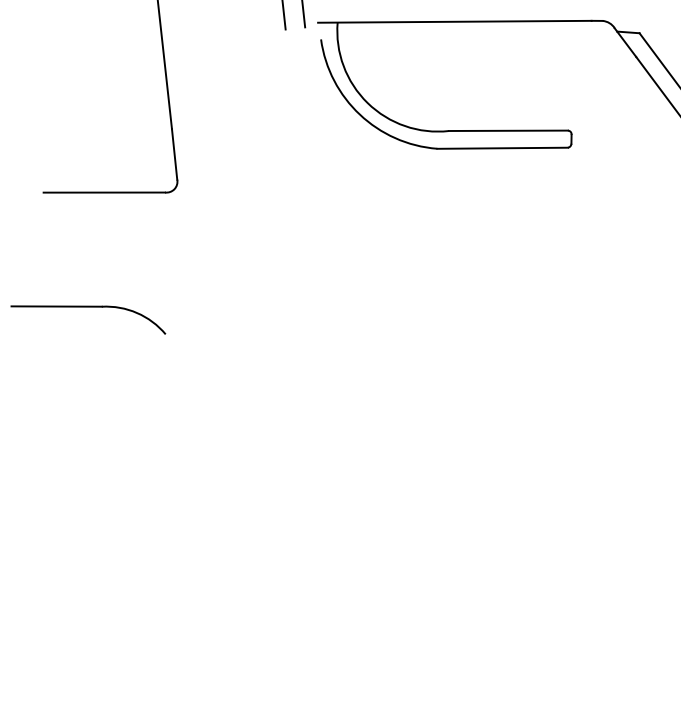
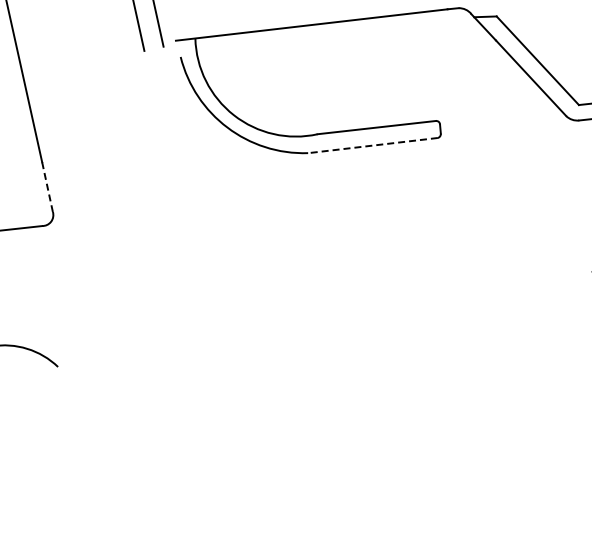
line: (502, 148) -> (372, 145), solid -> dashed
line: (174, 154) -> (47, 187), solid -> dashed

